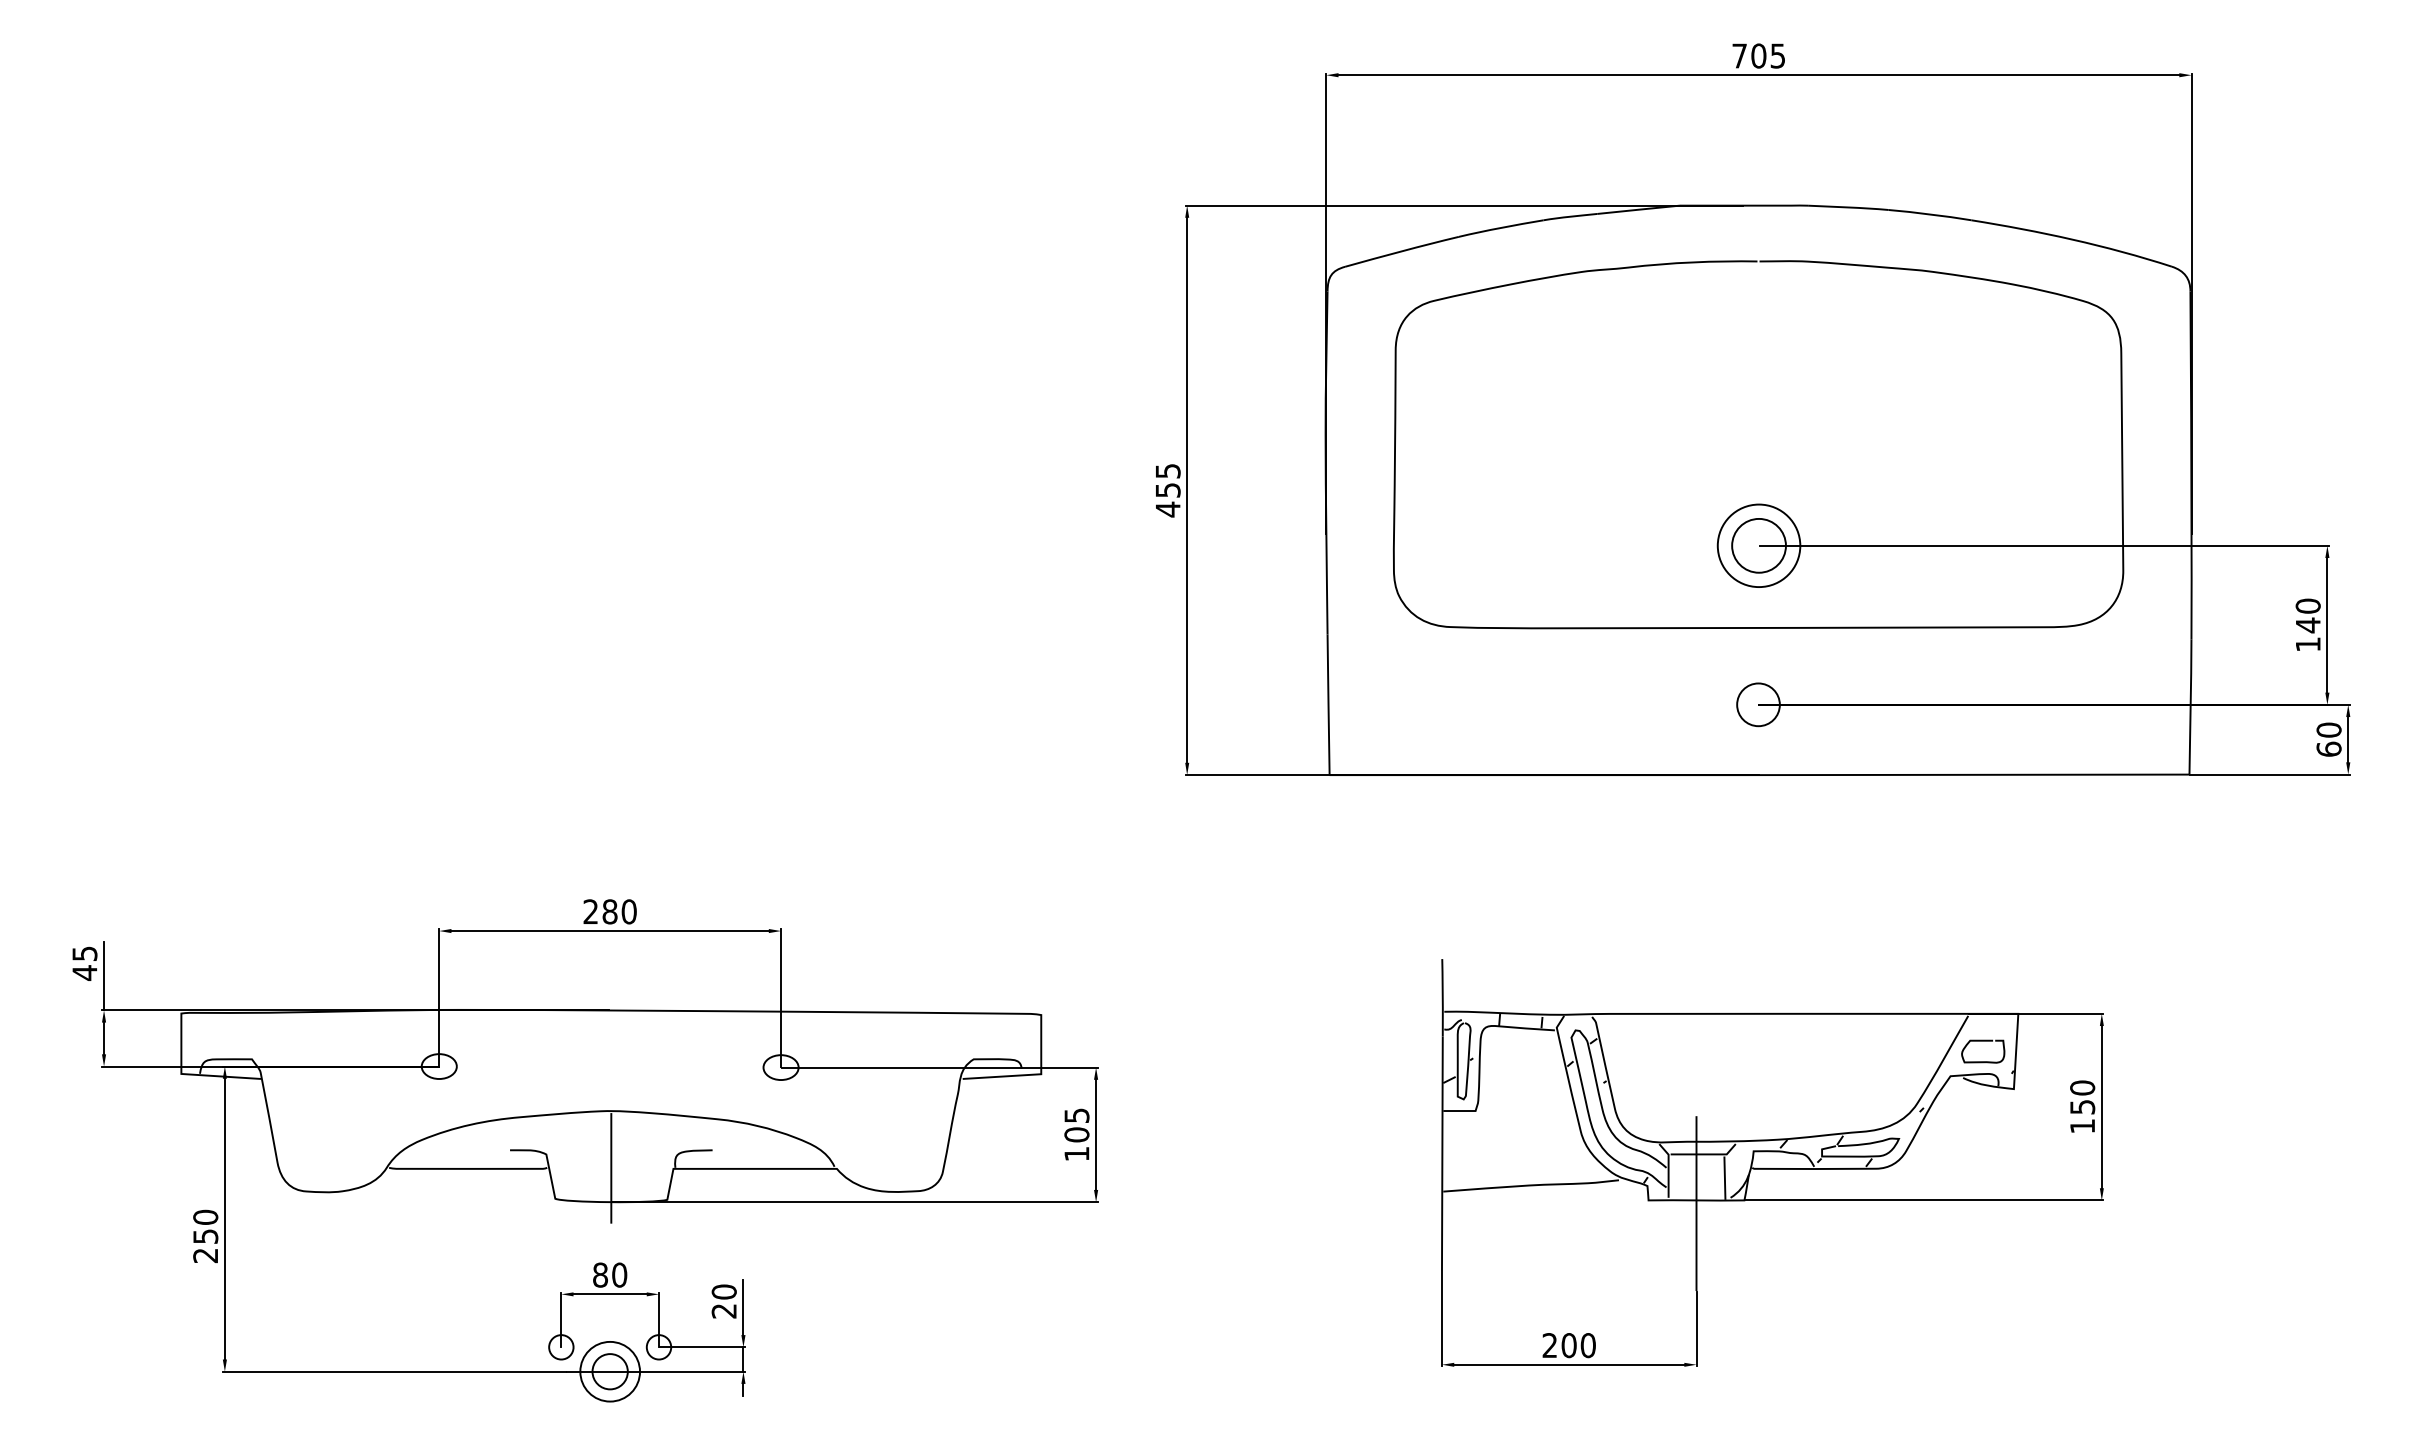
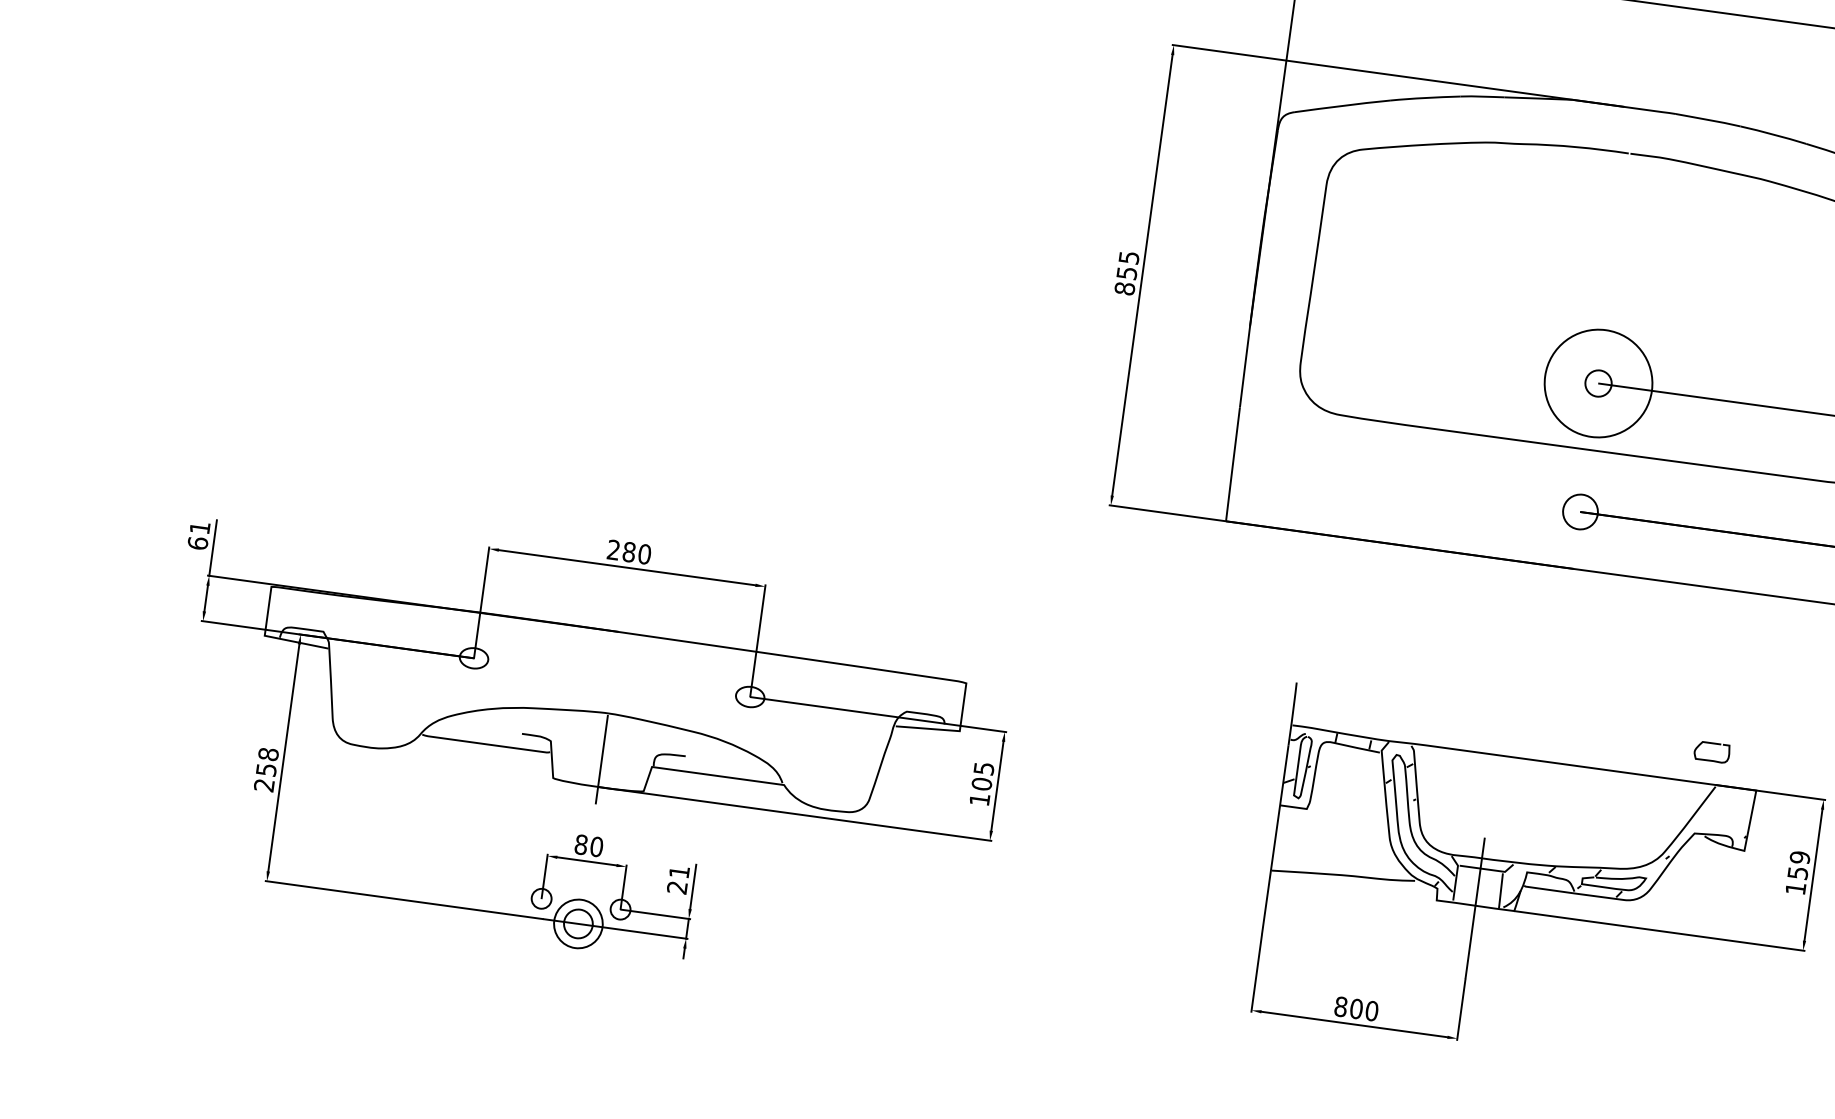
text: (1167, 509) -> (1124, 288), 455 -> 855
circle: (1758, 545) -> (1598, 383), size x0.6
circle: (1758, 545) -> (1598, 383), size x1.6
text: (84, 963) -> (198, 535), 45 -> 61
curve: (1983, 1041) -> (1713, 744), moved
text: (2082, 1087) -> (1800, 857), 150 -> 159
text: (205, 1216) -> (268, 753), 250 -> 258
text: (723, 1291) -> (678, 871), 20 -> 21
text: (1549, 1345) -> (1340, 1006), 200 -> 800

